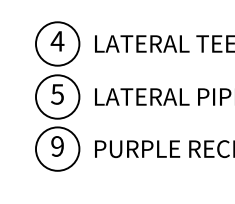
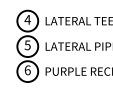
text: (57, 146) -> (27, 70), 9 -> 6

